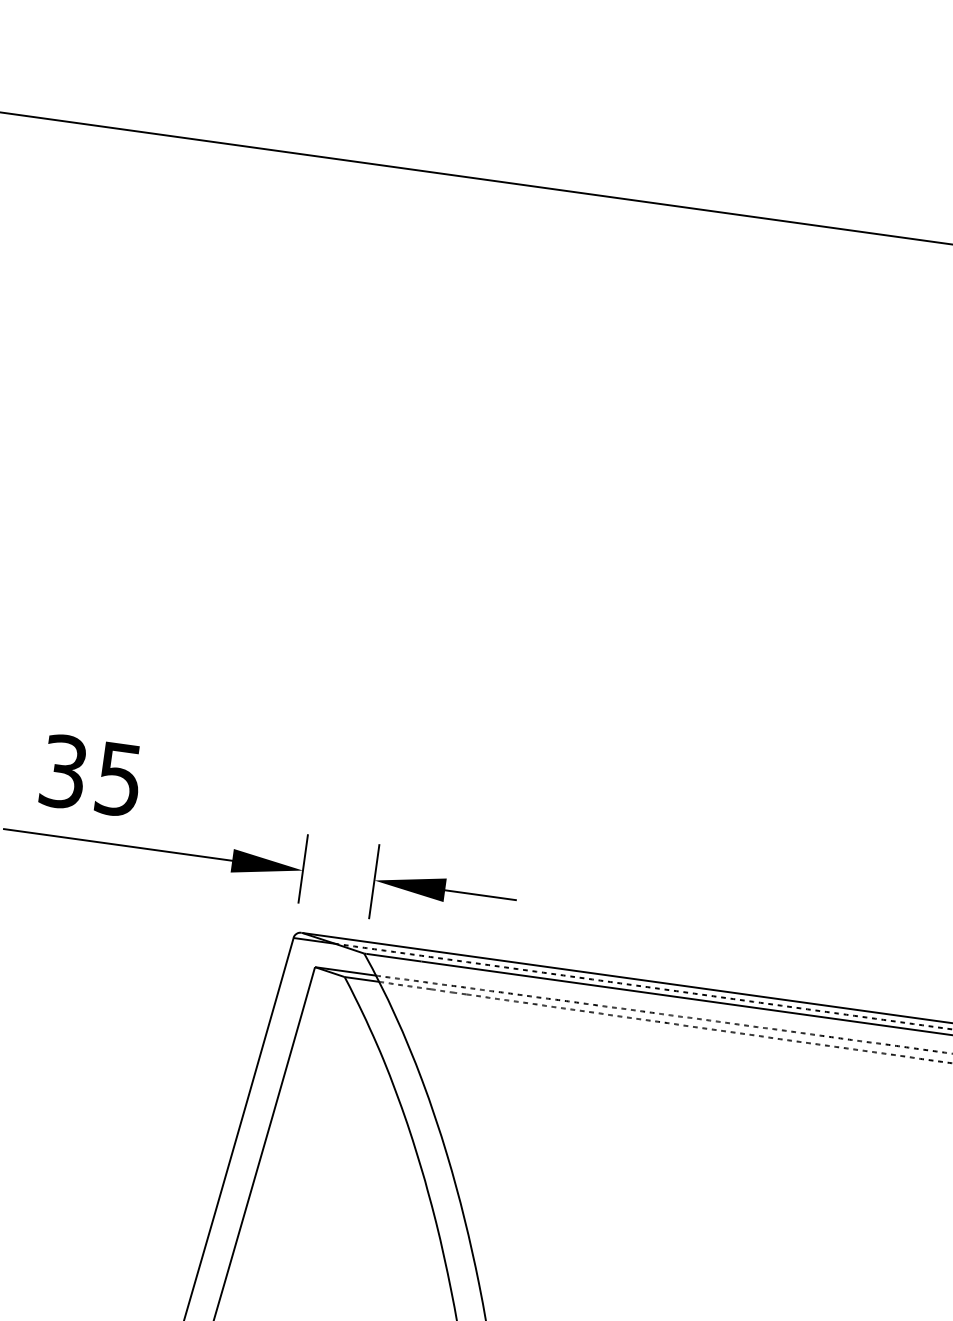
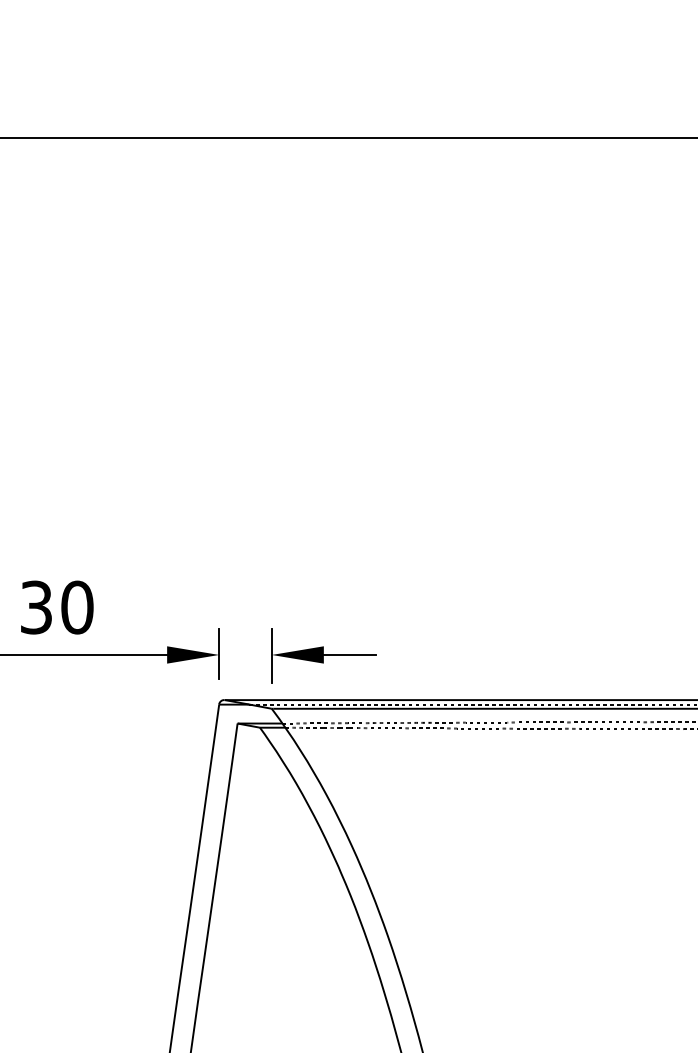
text: (119, 779) -> (77, 607), 35 -> 30

